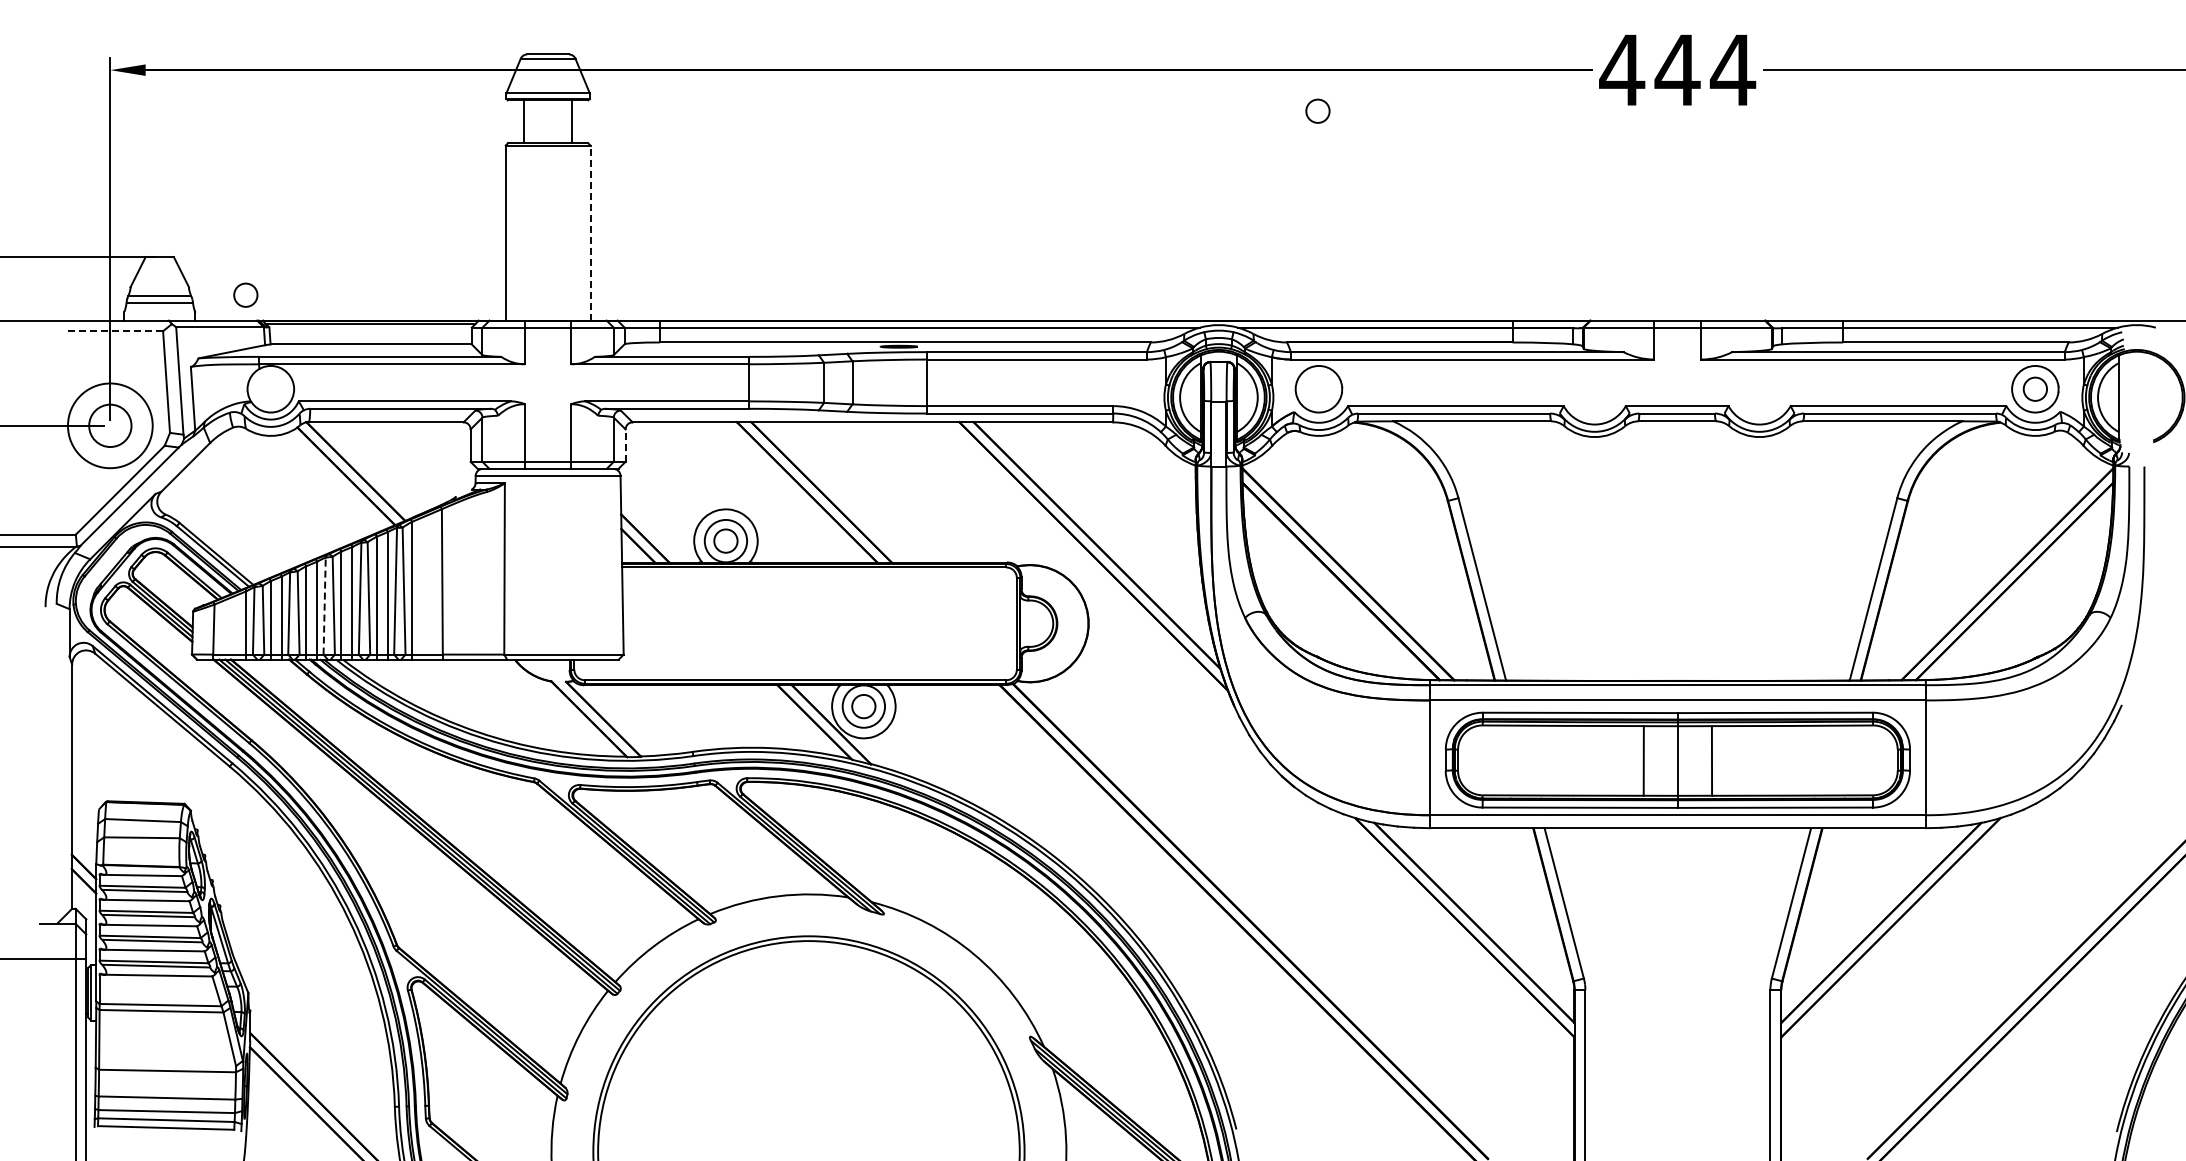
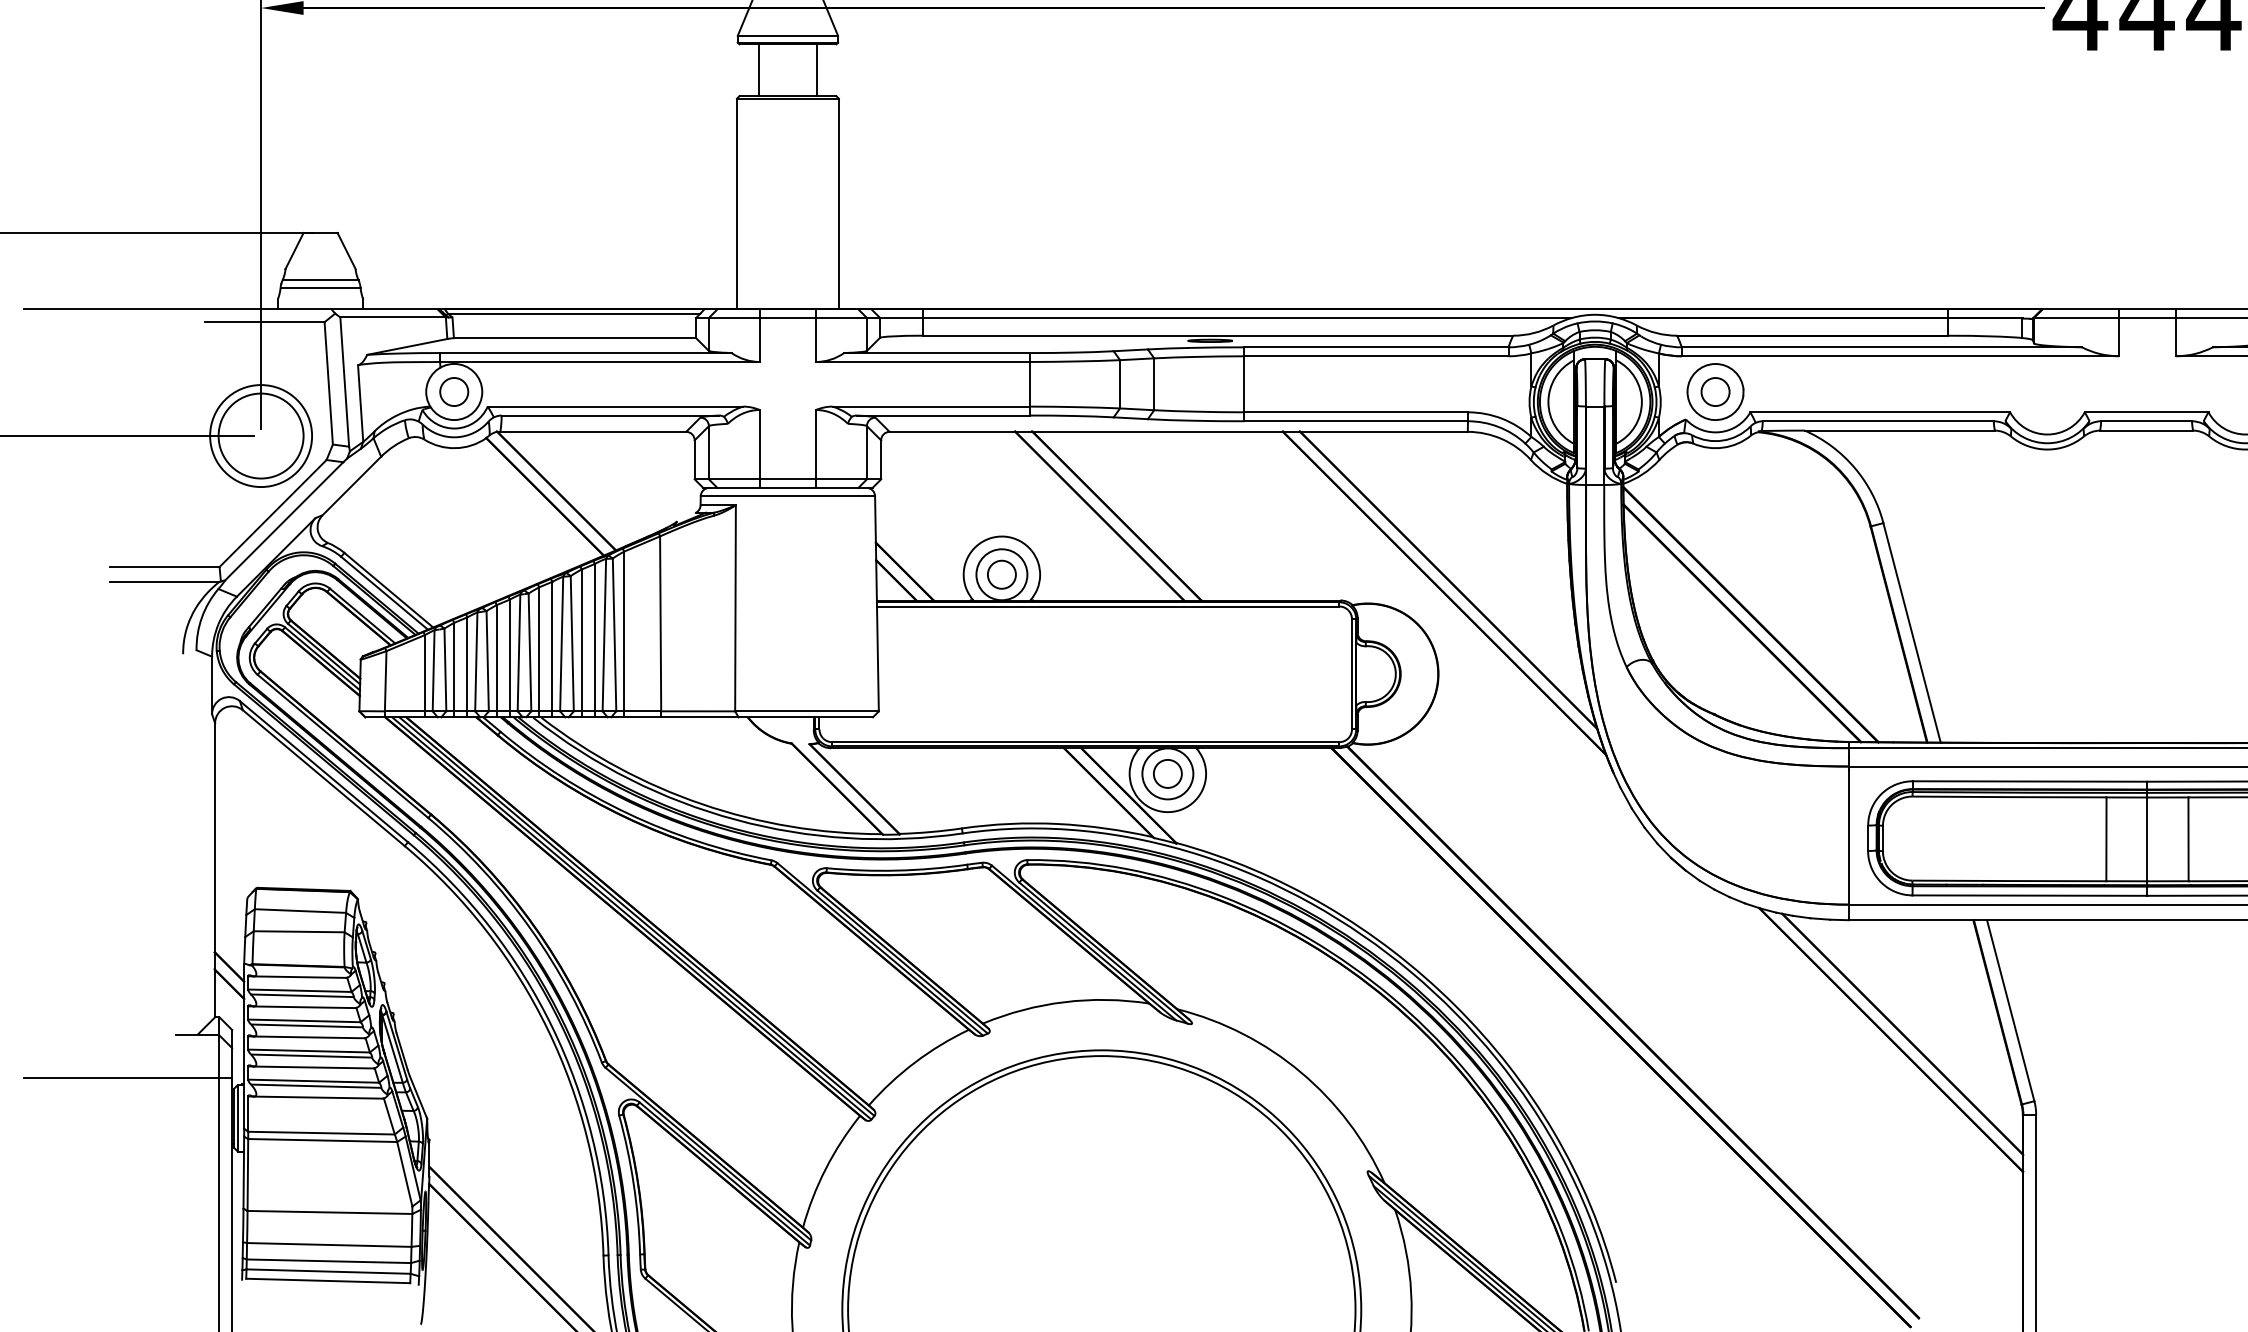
circle: (1317, 110) -> (1714, 391), moved
line: (590, 233) -> (838, 204), dashed -> solid
circle: (245, 294) -> (453, 391), moved
line: (113, 331) -> (264, 322), dashed -> solid
circle: (110, 425) -> (261, 435), size x1.67
line: (625, 445) -> (881, 459), dashed -> solid
line: (324, 606) -> (518, 653), dashed -> solid

